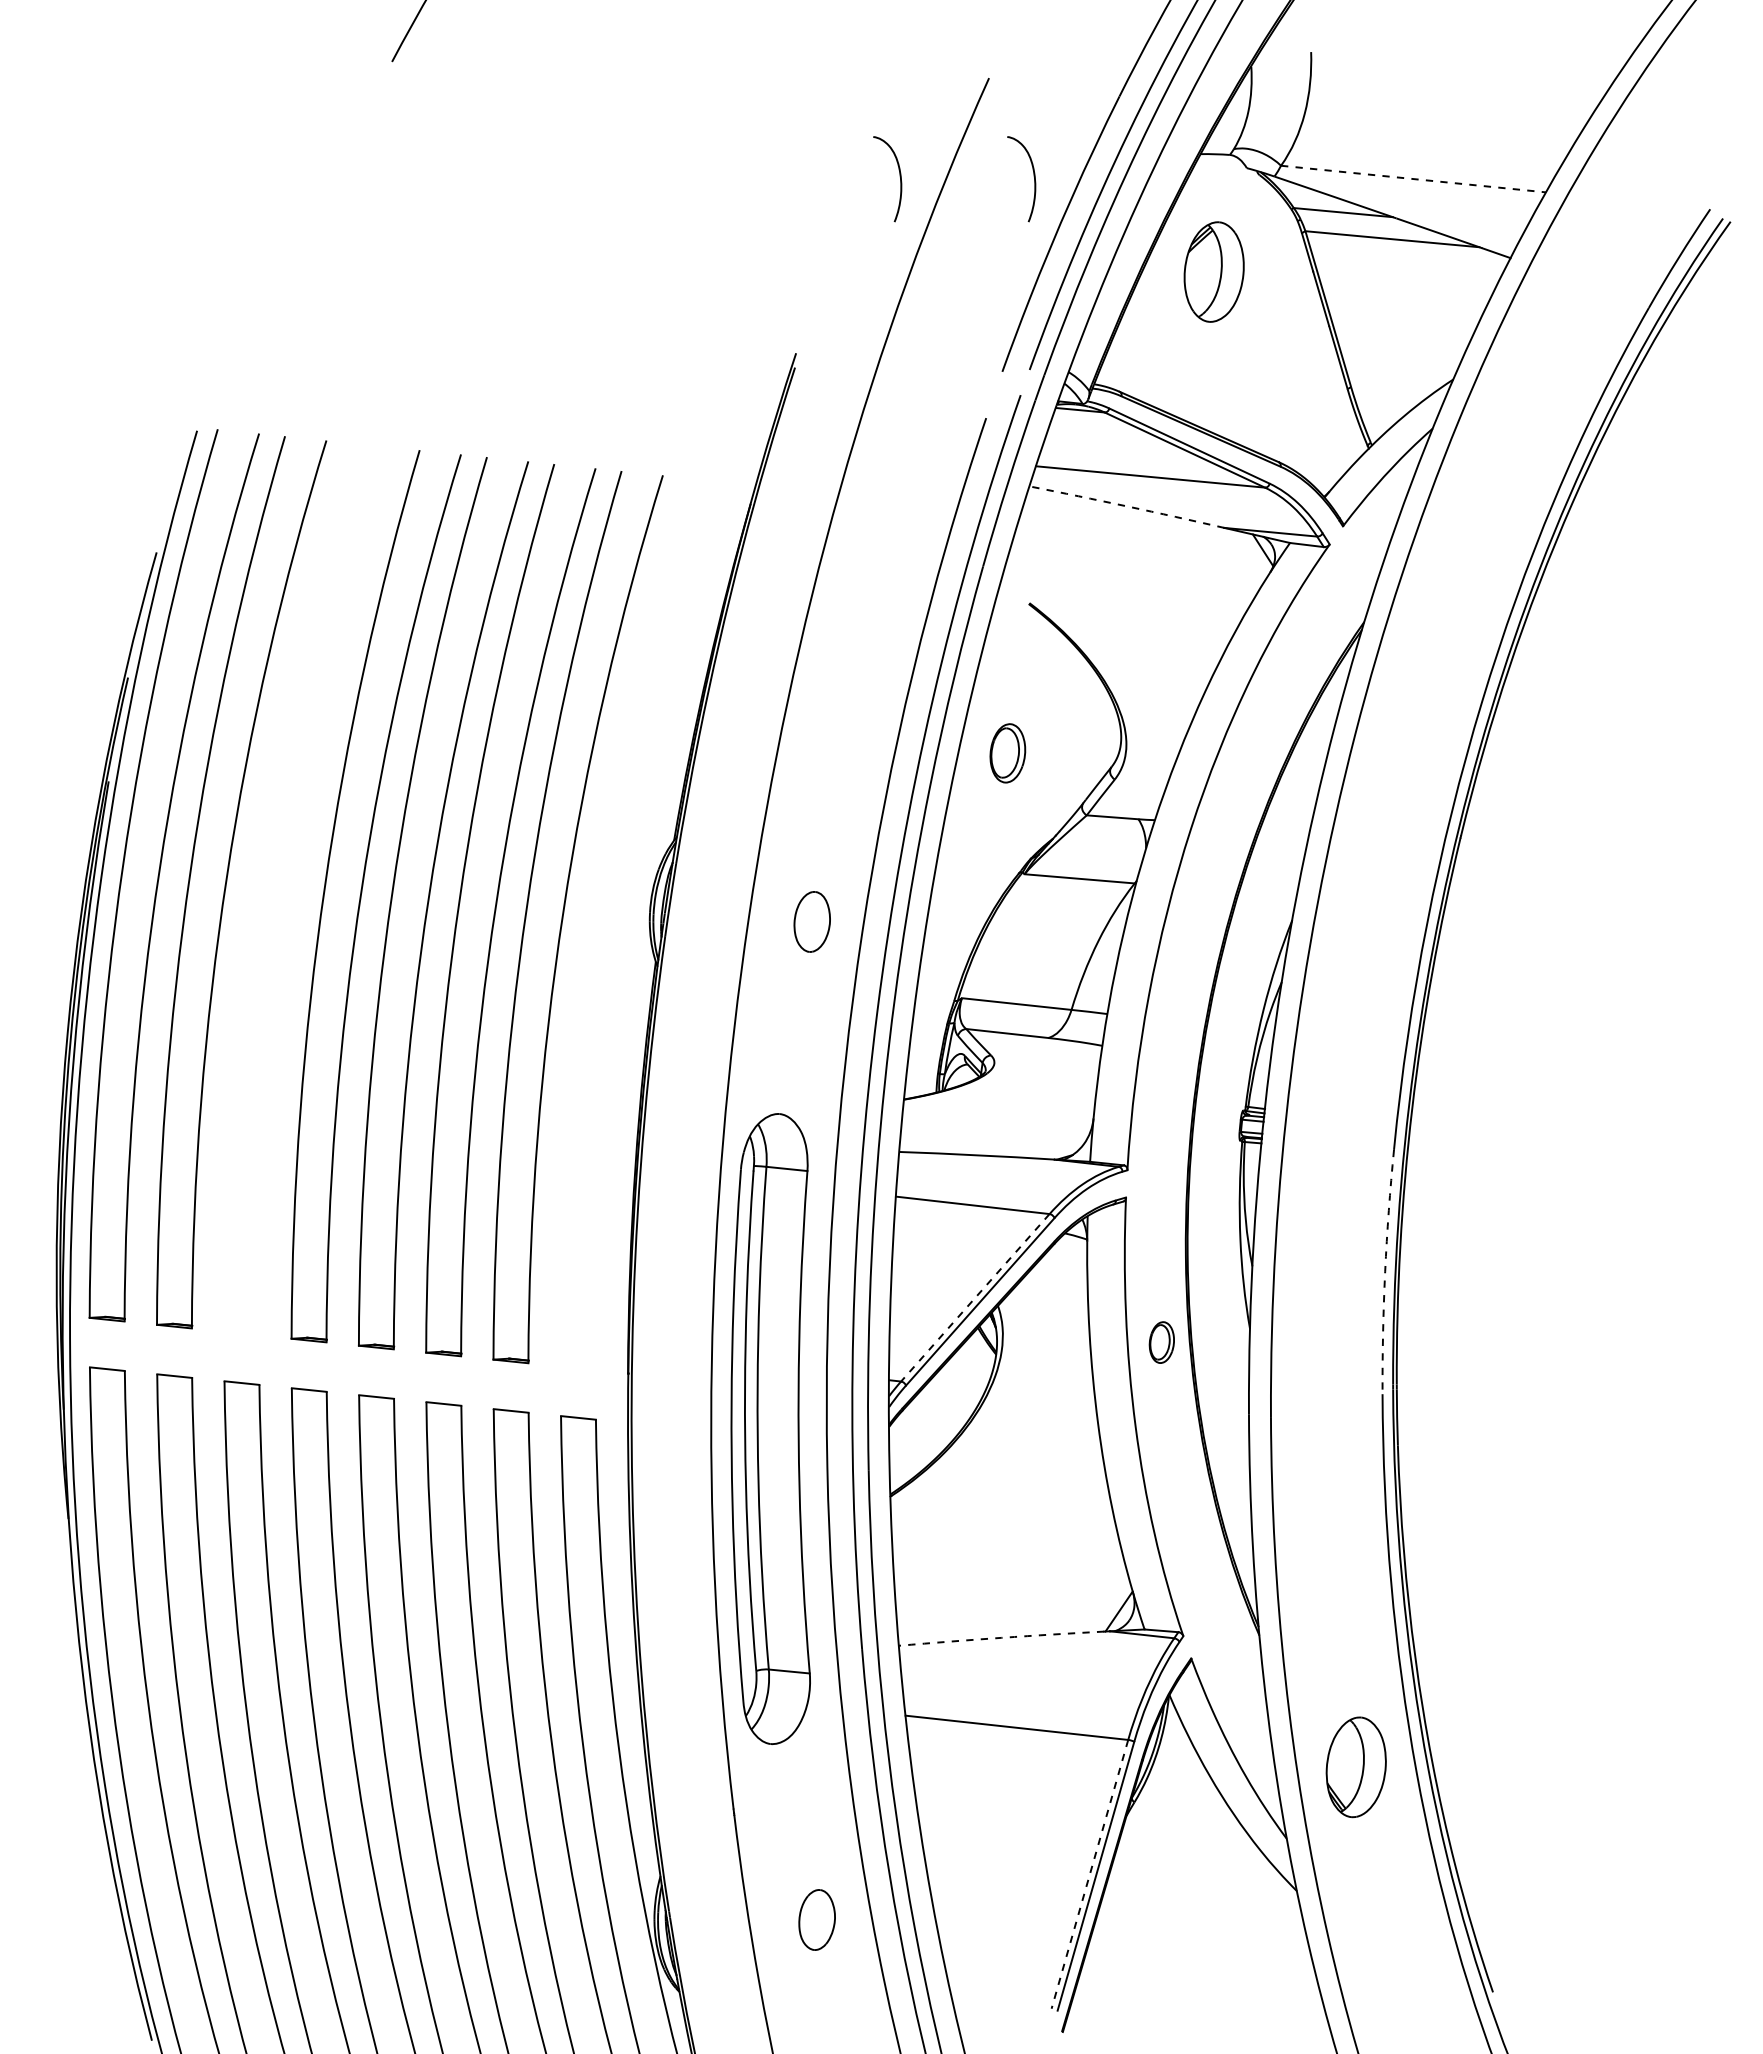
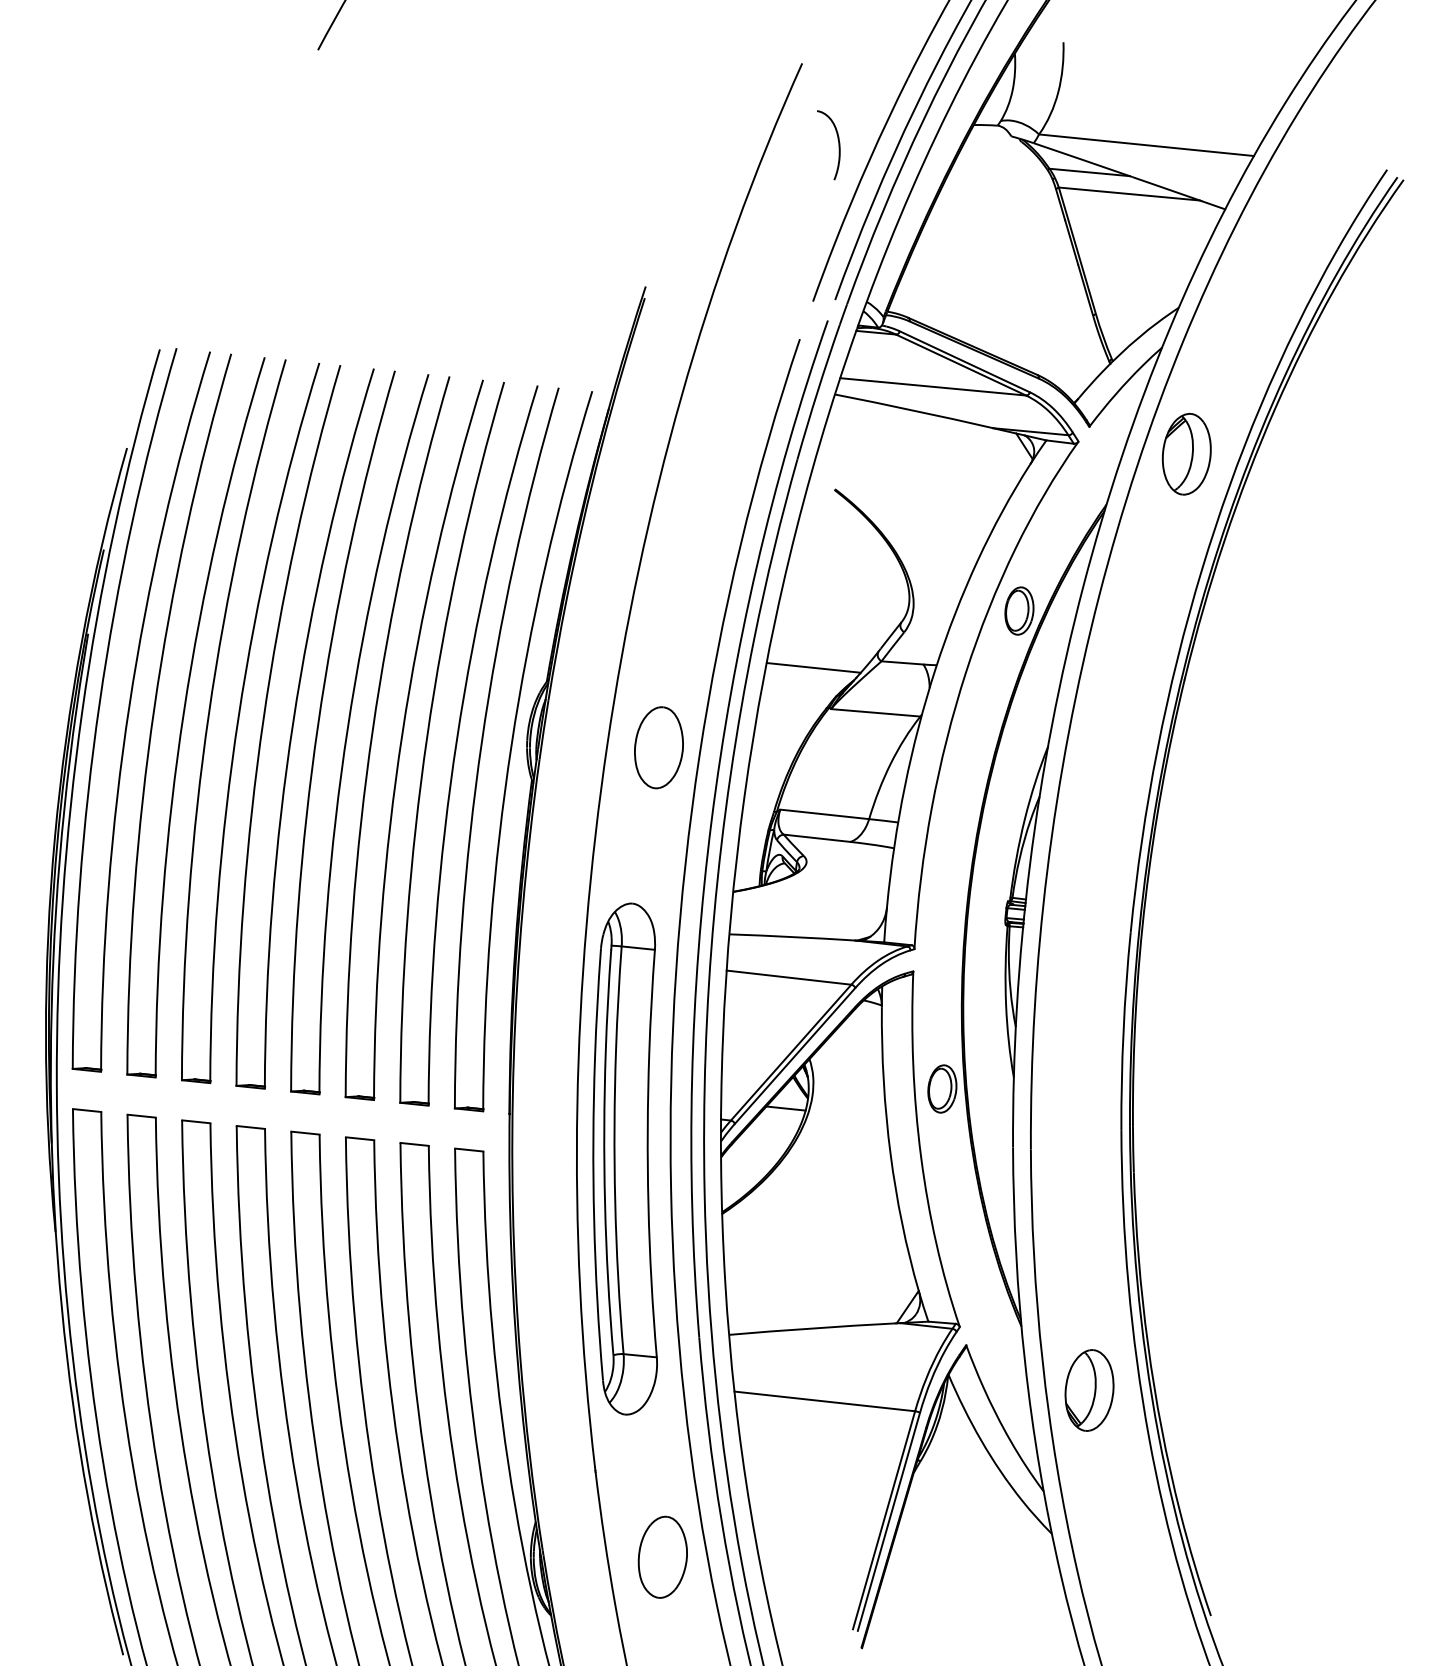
curve: (899, 176) -> (729, 143), removed
line: (1414, 179) -> (1147, 145), dashed -> solid
part: (1213, 271) -> (1186, 453), moved
arc: (1127, 506) -> (914, 410), dashed -> solid
part: (1007, 753) -> (1019, 611), moved
line: (1003, 823) -> (813, 667), added
part: (295, 884) -> (239, 717), added
part: (811, 921) -> (658, 747), size x1.67
part: (631, 922) -> (512, 748), added
arc: (1385, 1271) -> (1123, 1031), dashed -> solid
line: (975, 1297) -> (791, 1052), dashed -> solid
part: (1161, 1342) -> (942, 1088), size x1.43
line: (968, 1366) -> (785, 1108), added
arc: (1001, 1637) -> (812, 1328), dashed -> solid
part: (1355, 1767) -> (1088, 1390), moved
line: (1089, 1874) -> (883, 1520), dashed -> solid
part: (816, 1919) -> (662, 1556), size x1.67

